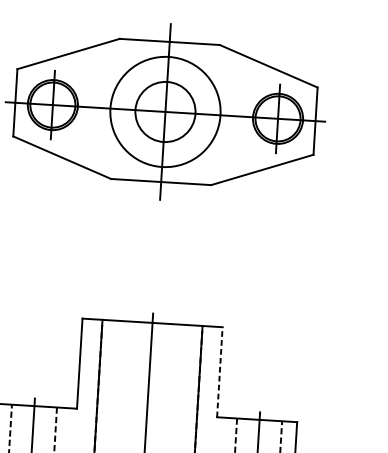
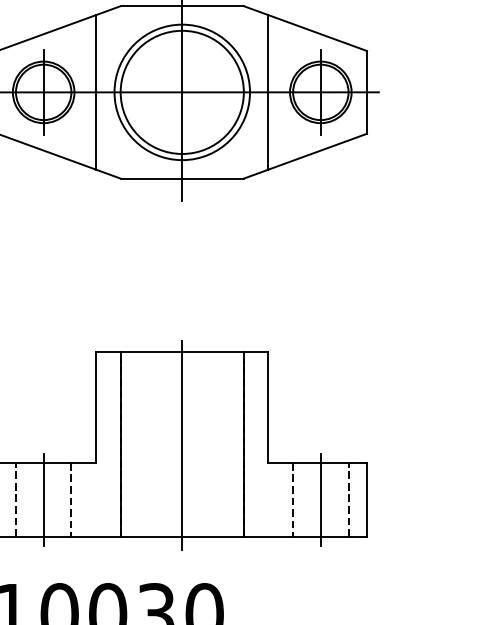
line: (95, 107) -> (96, 92), added
circle: (164, 111) -> (181, 91), size x1.67
line: (235, 116) -> (268, 92), added
line: (219, 371) -> (268, 406), dashed -> solid

